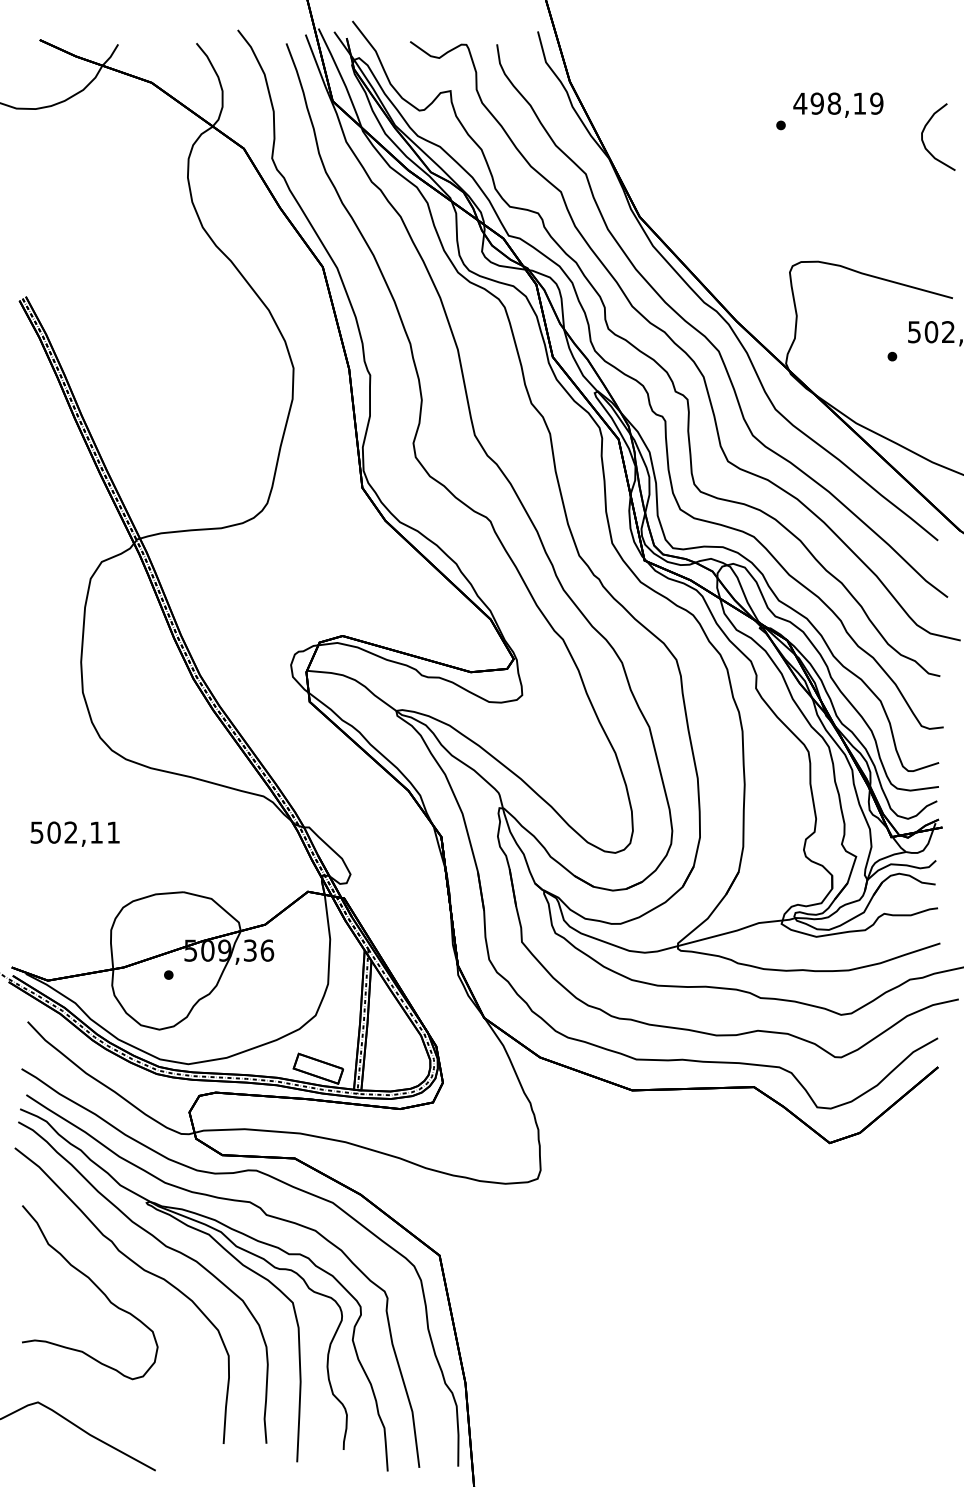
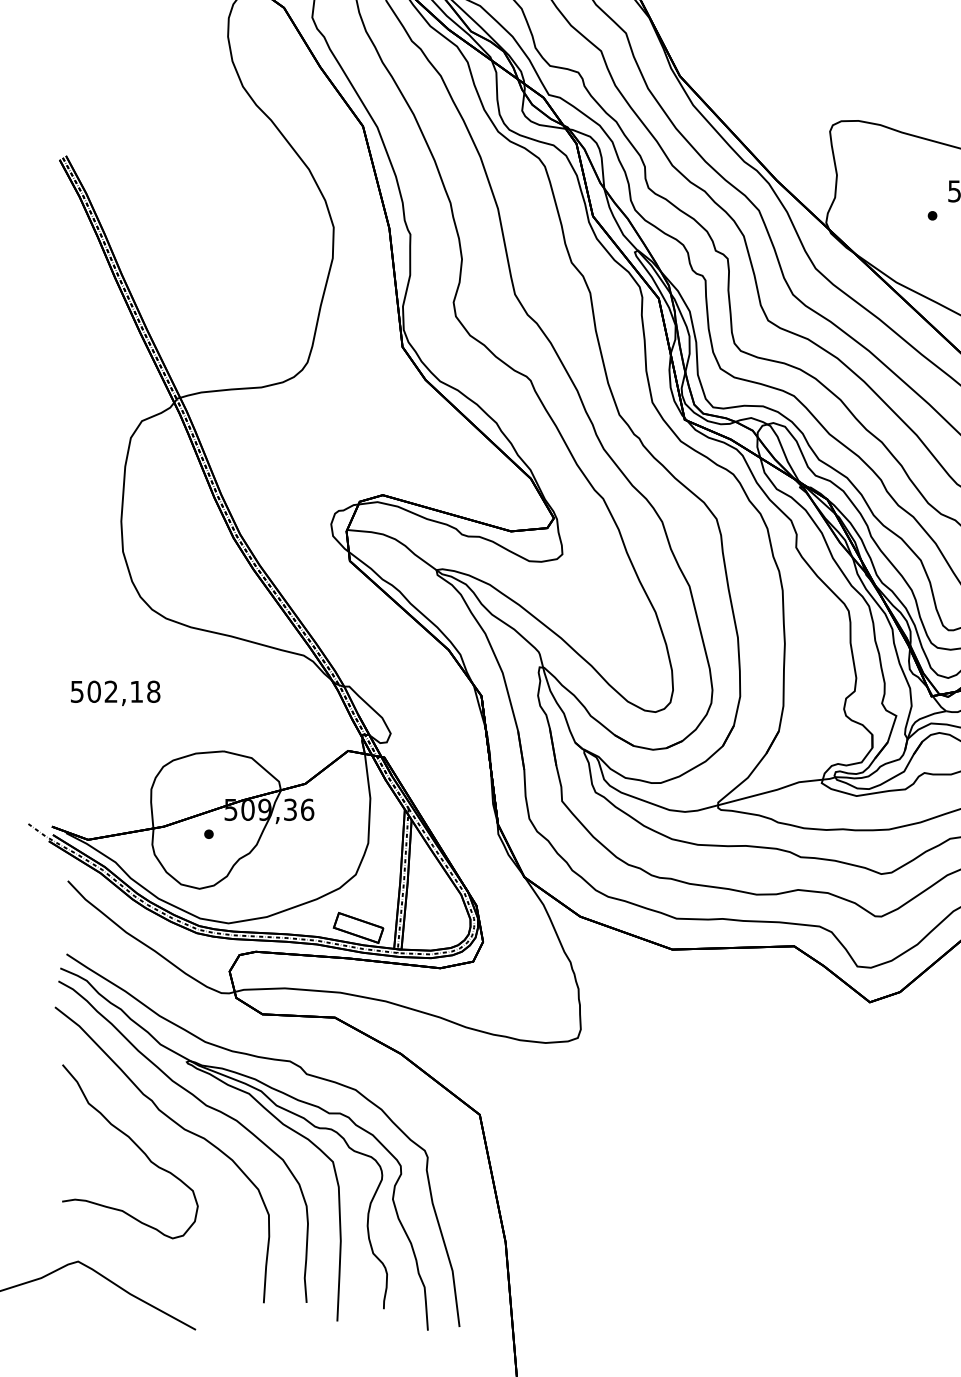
text: (113, 832) -> (153, 691), 502,11 -> 502,18
curve: (229, 1174) -> (269, 1033), removed

